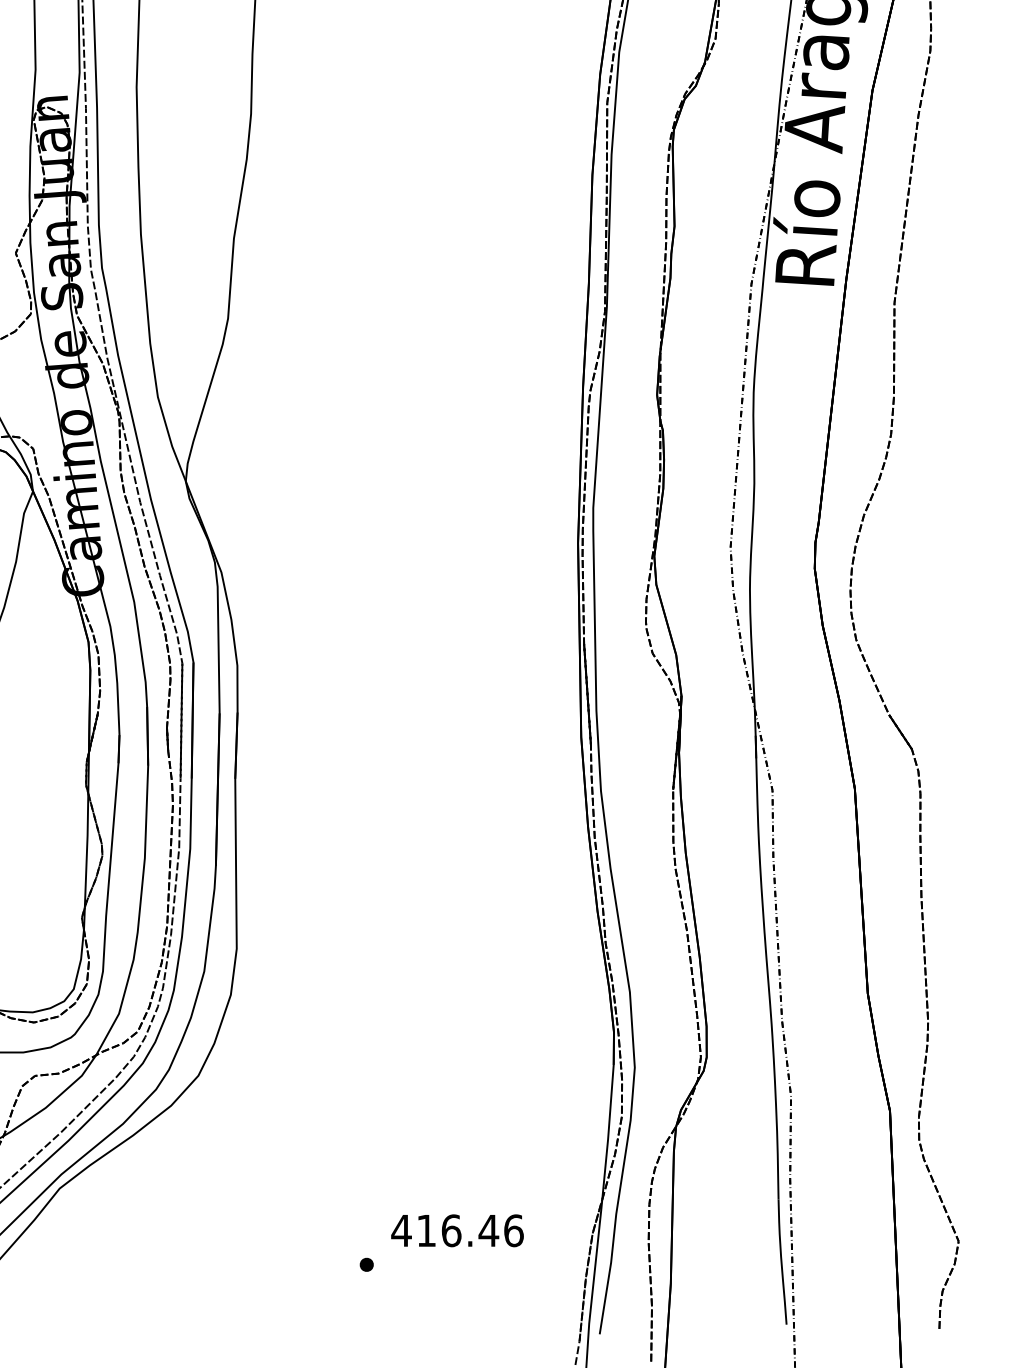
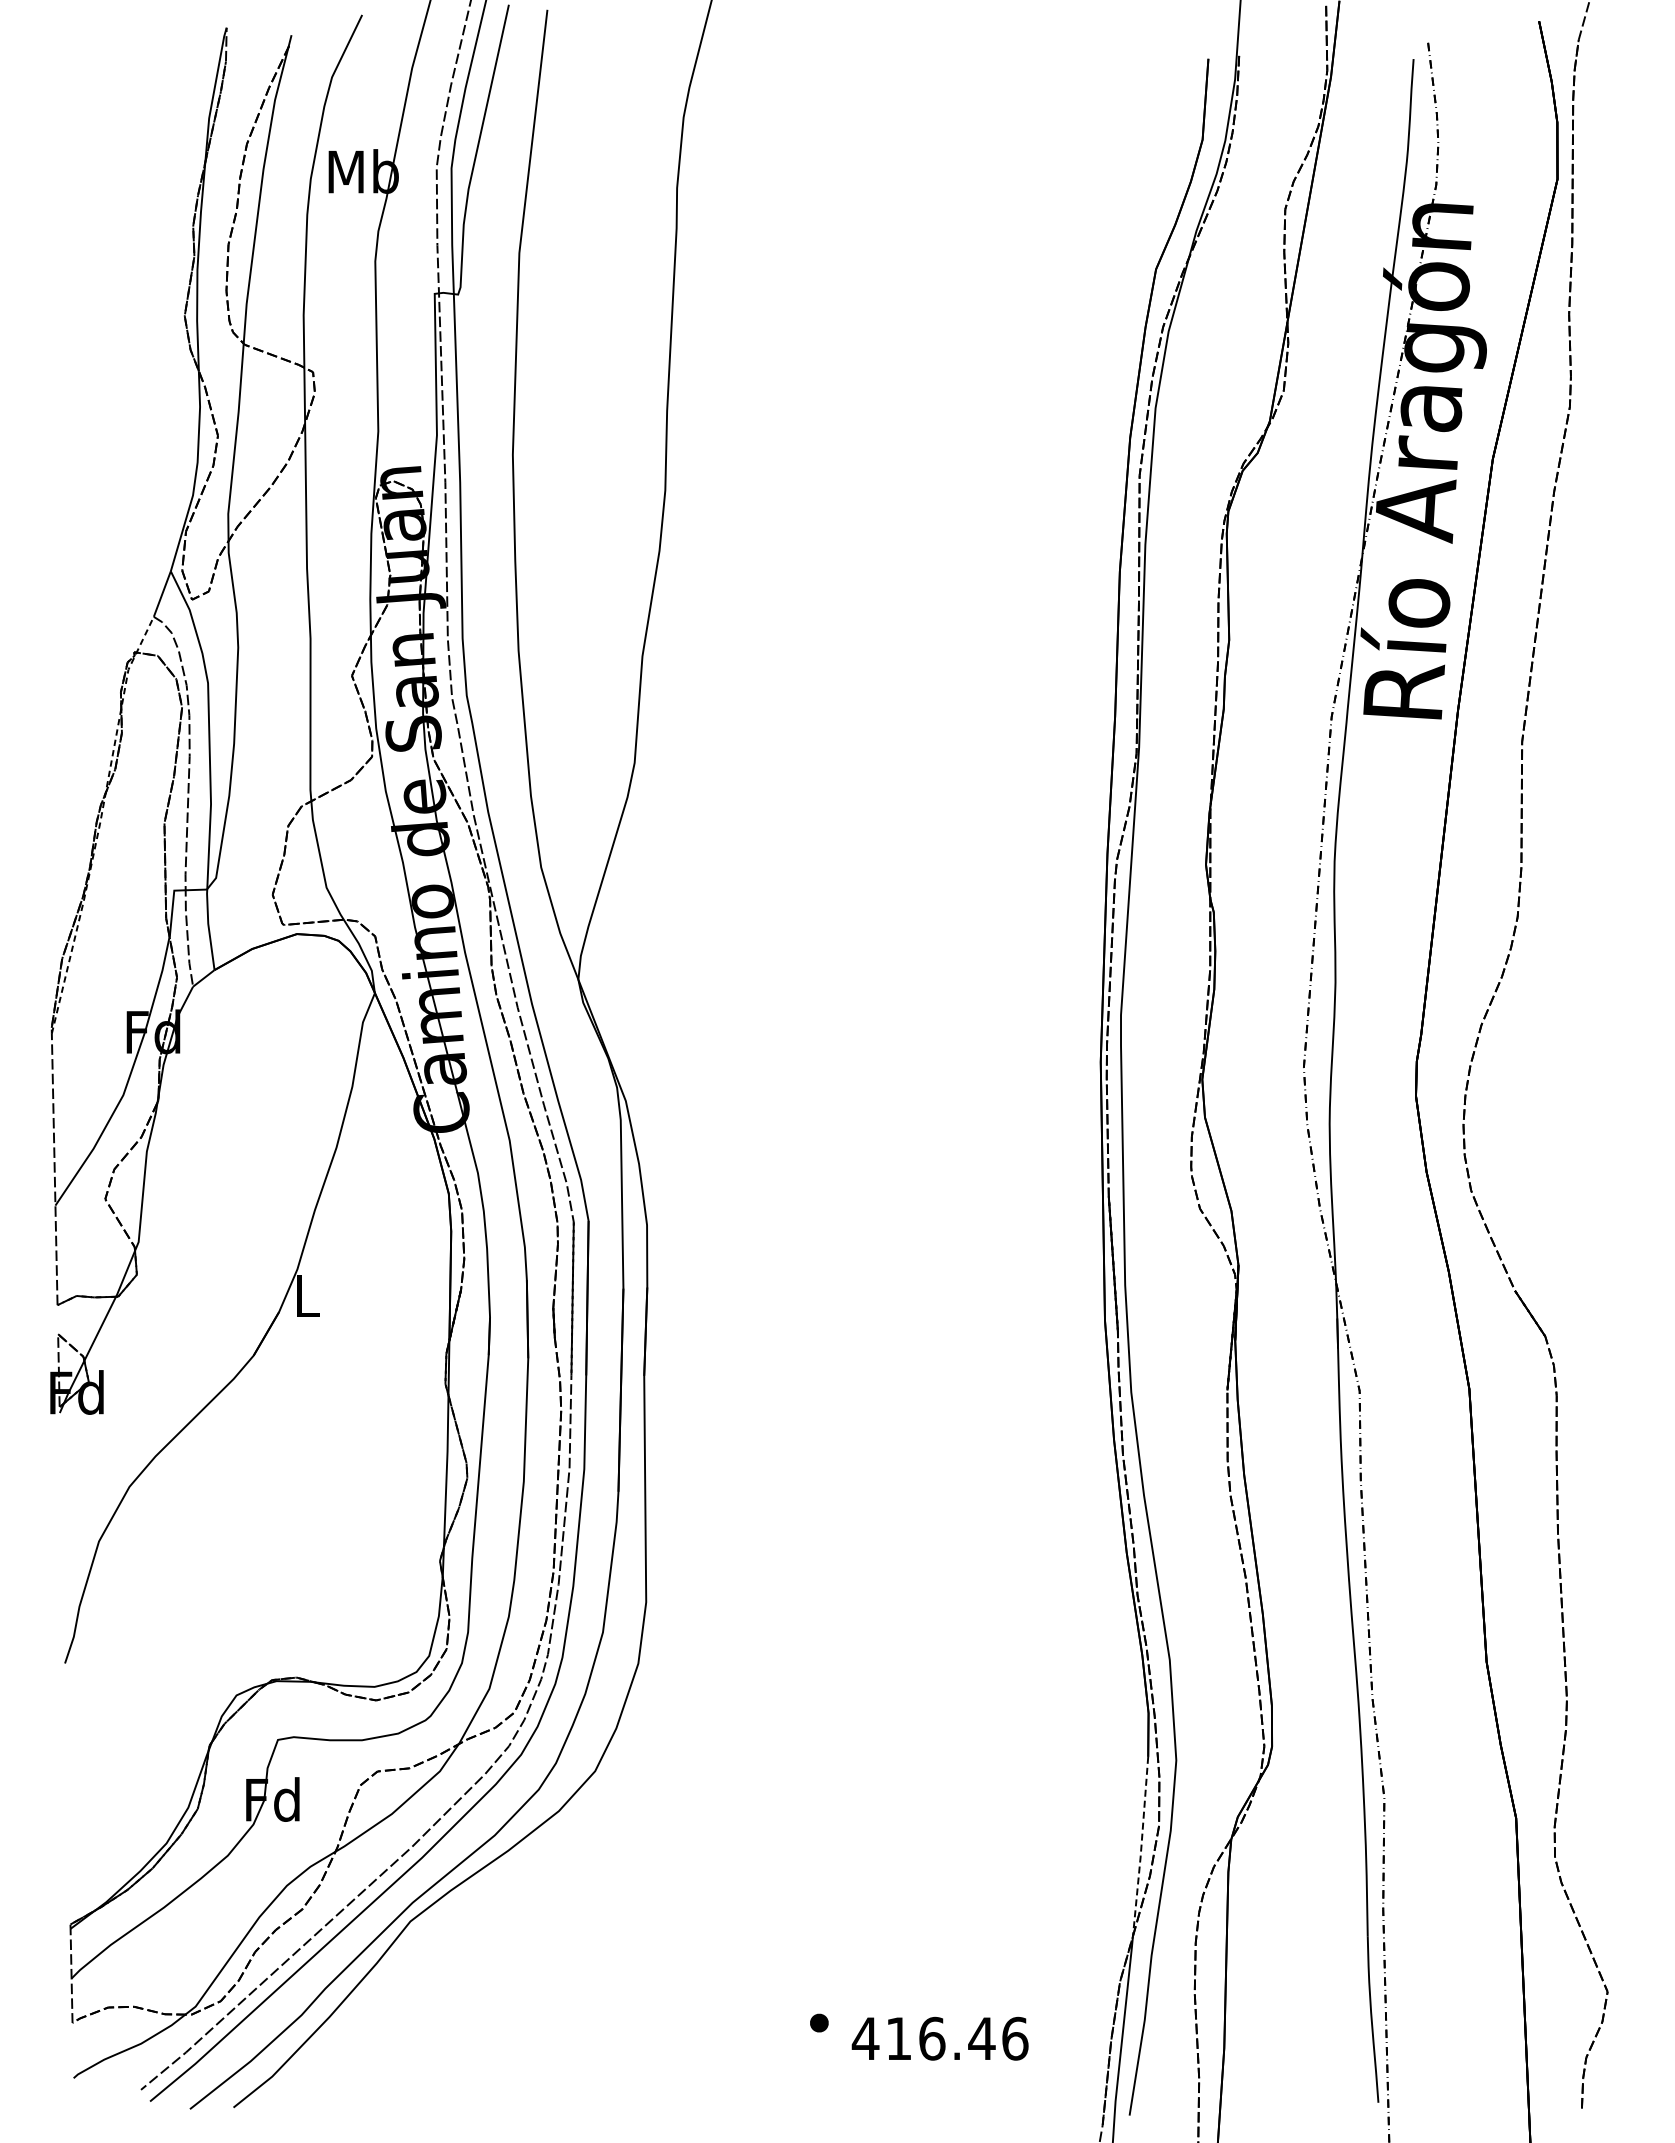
line: (608, 1132) -> (1141, 1847), solid -> dashed
text: (456, 1230) -> (939, 2038), moved

